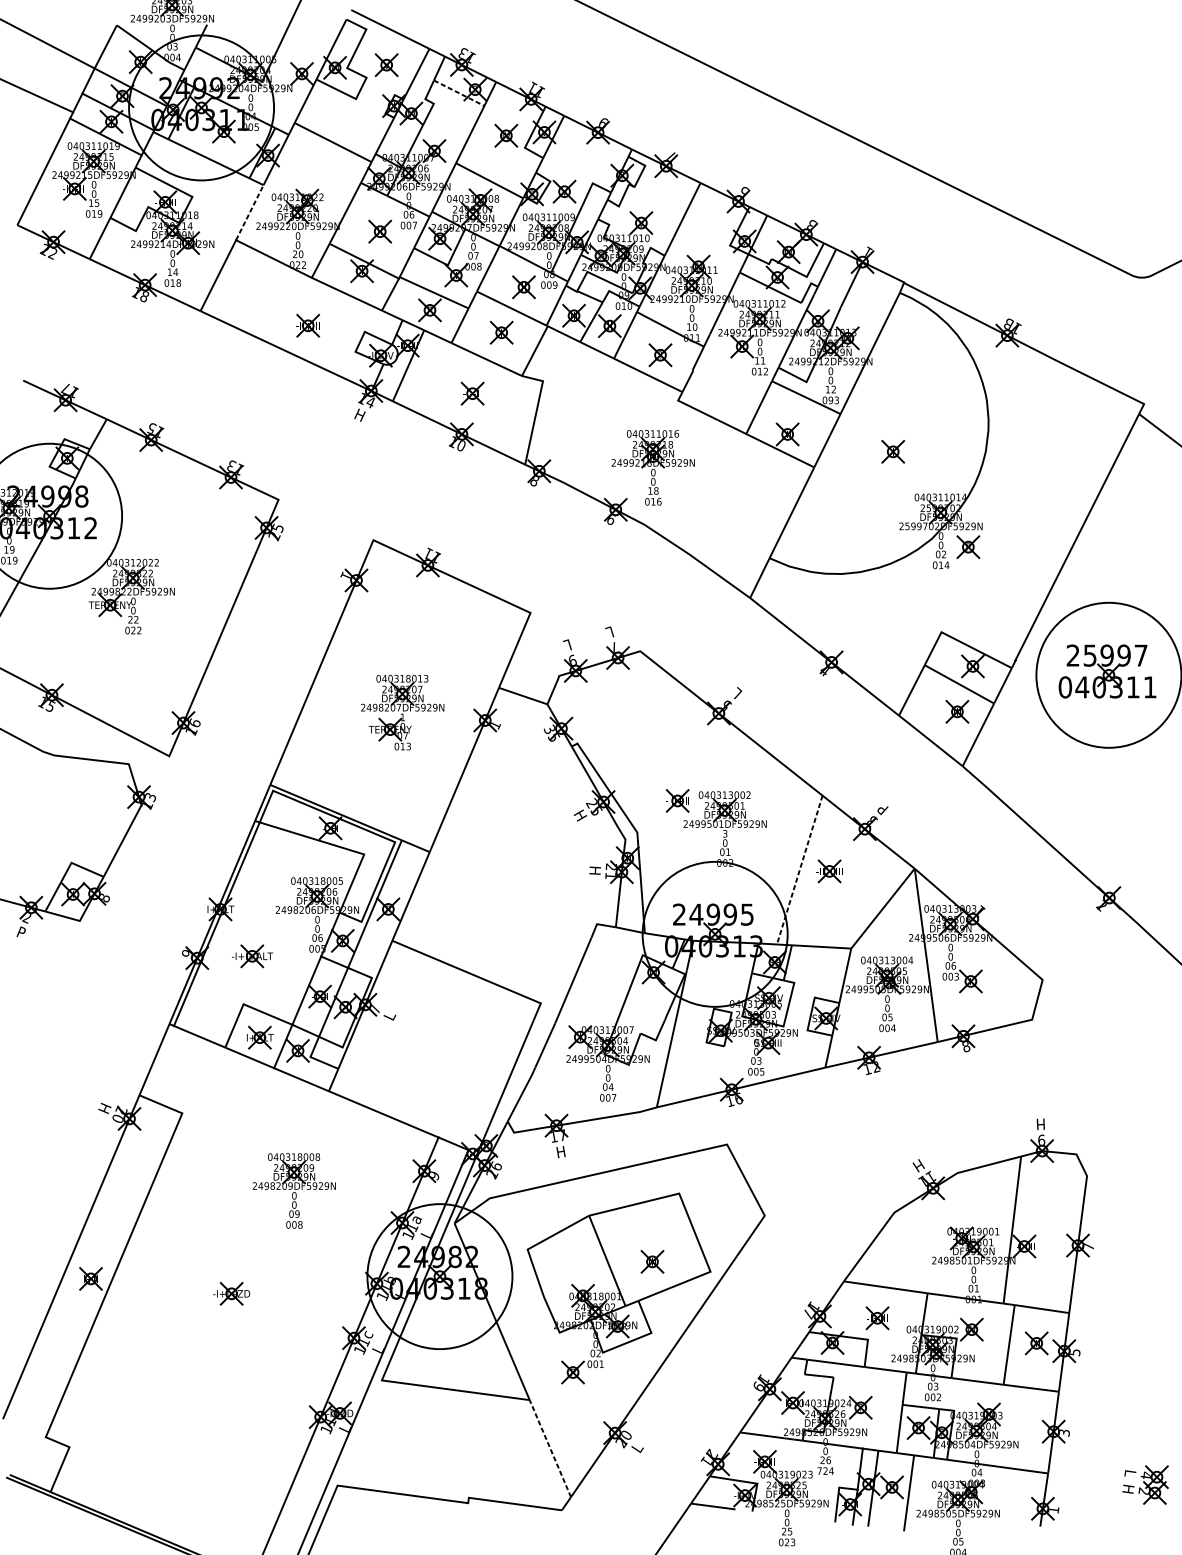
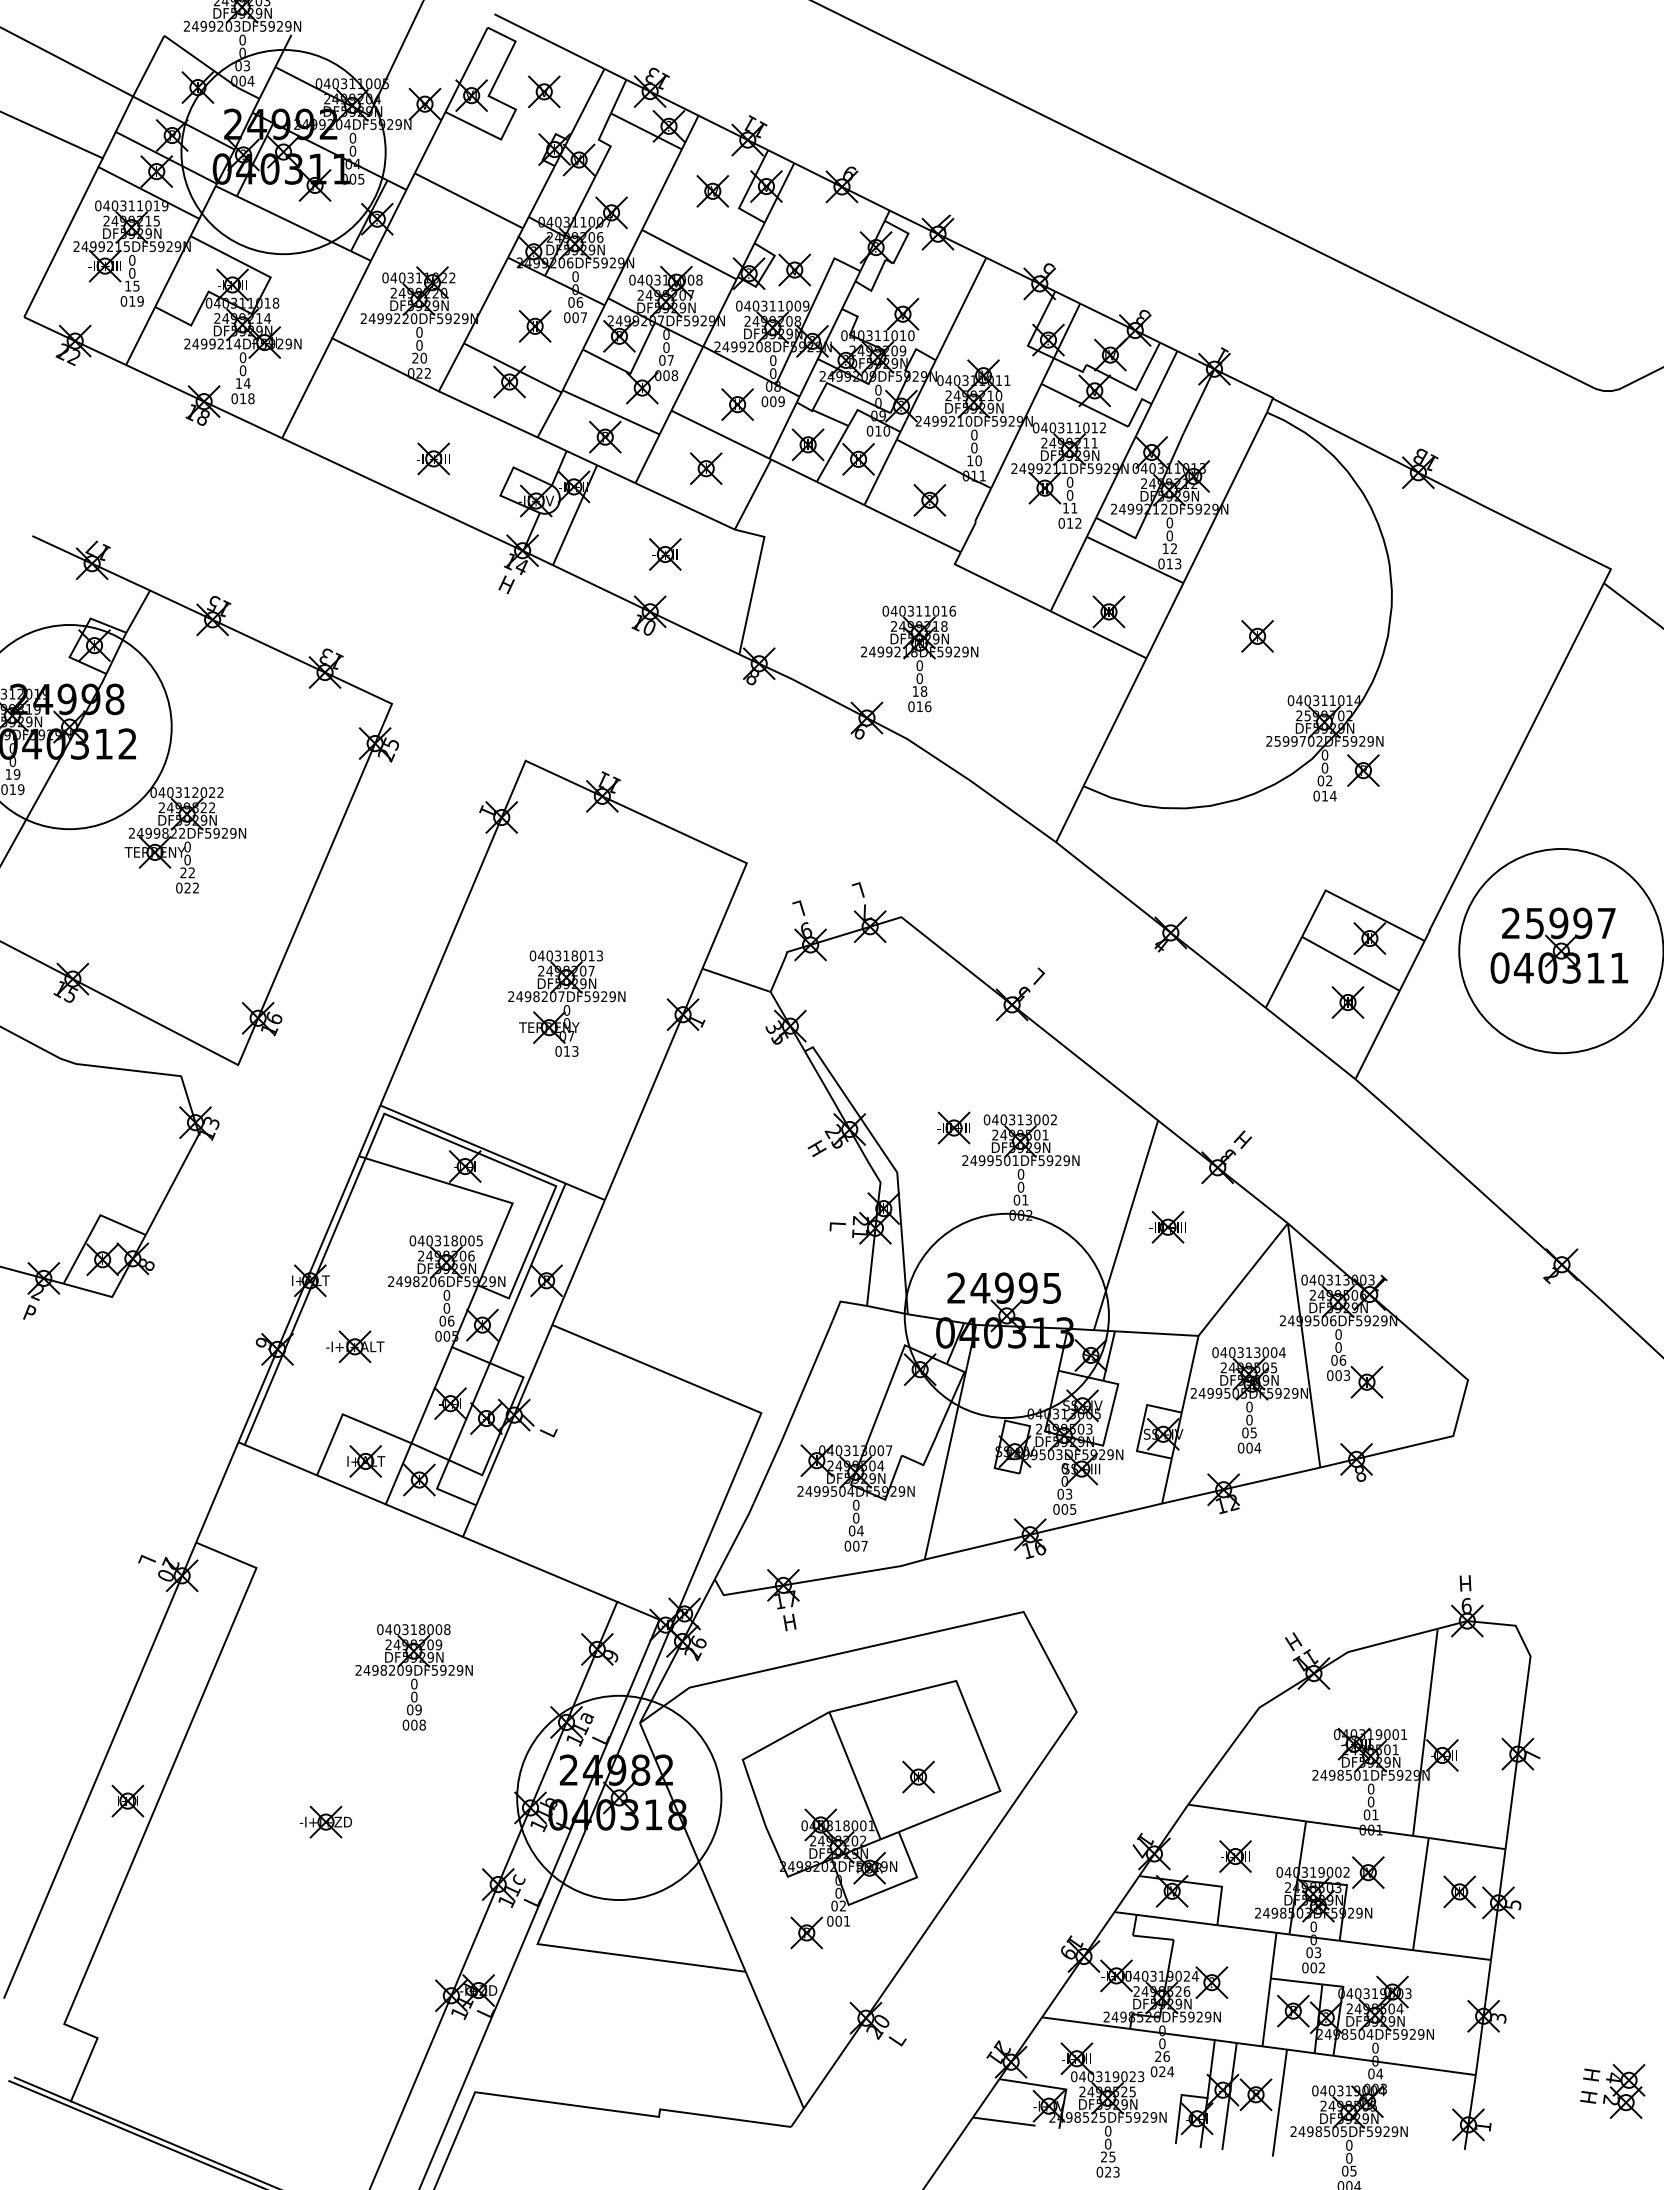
line: (459, 93) -> (646, 131), dashed -> solid
line: (249, 212) -> (351, 299), dashed -> solid
text: (830, 400) -> (1169, 563), 093 -> 013
text: (402, 717) -> (566, 1010), 1 -> 0
text: (882, 809) -> (1242, 1139), P -> H
text: (724, 833) -> (1020, 1174), 3 -> 0
text: (594, 870) -> (837, 1226), H -> L
line: (800, 870) -> (1126, 1225), dashed -> solid
text: (104, 1108) -> (147, 1561), H -> L
line: (550, 1448) -> (774, 2039), dashed -> solid
text: (819, 1470) -> (1153, 2071), 724 -> 024
text: (1130, 1473) -> (1591, 2074), L -> H

